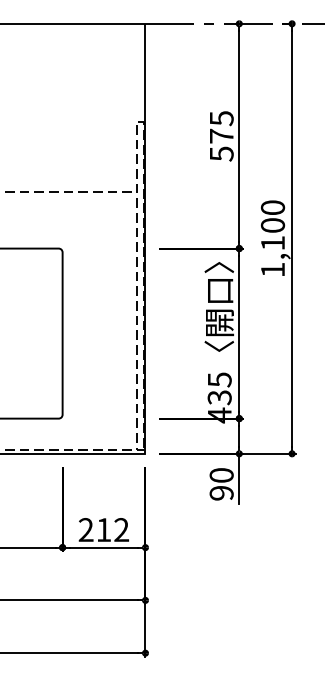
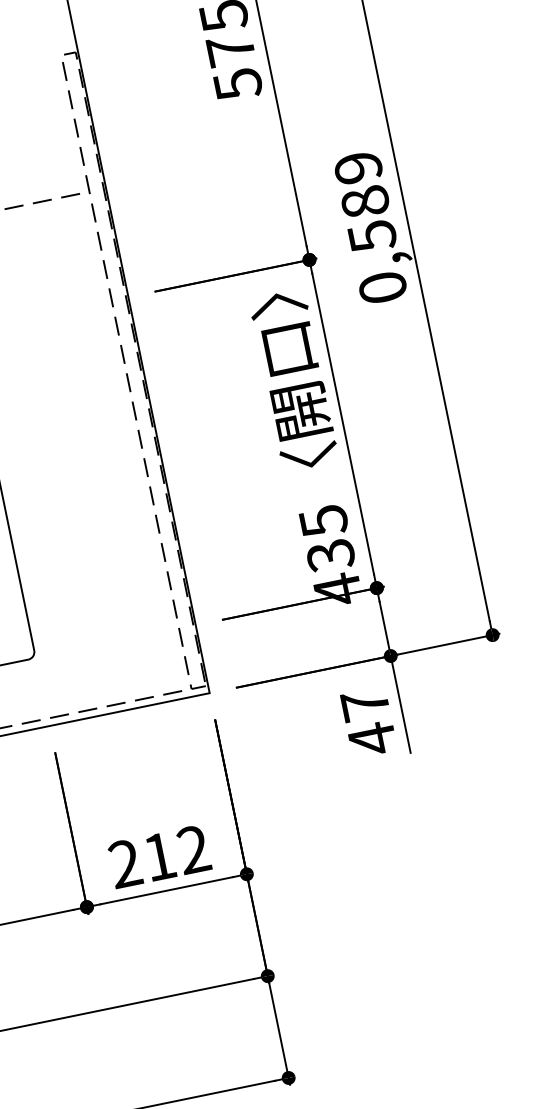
text: (272, 238) -> (369, 227), 1,100 -> 0,589
text: (221, 484) -> (368, 722), 90 -> 47

